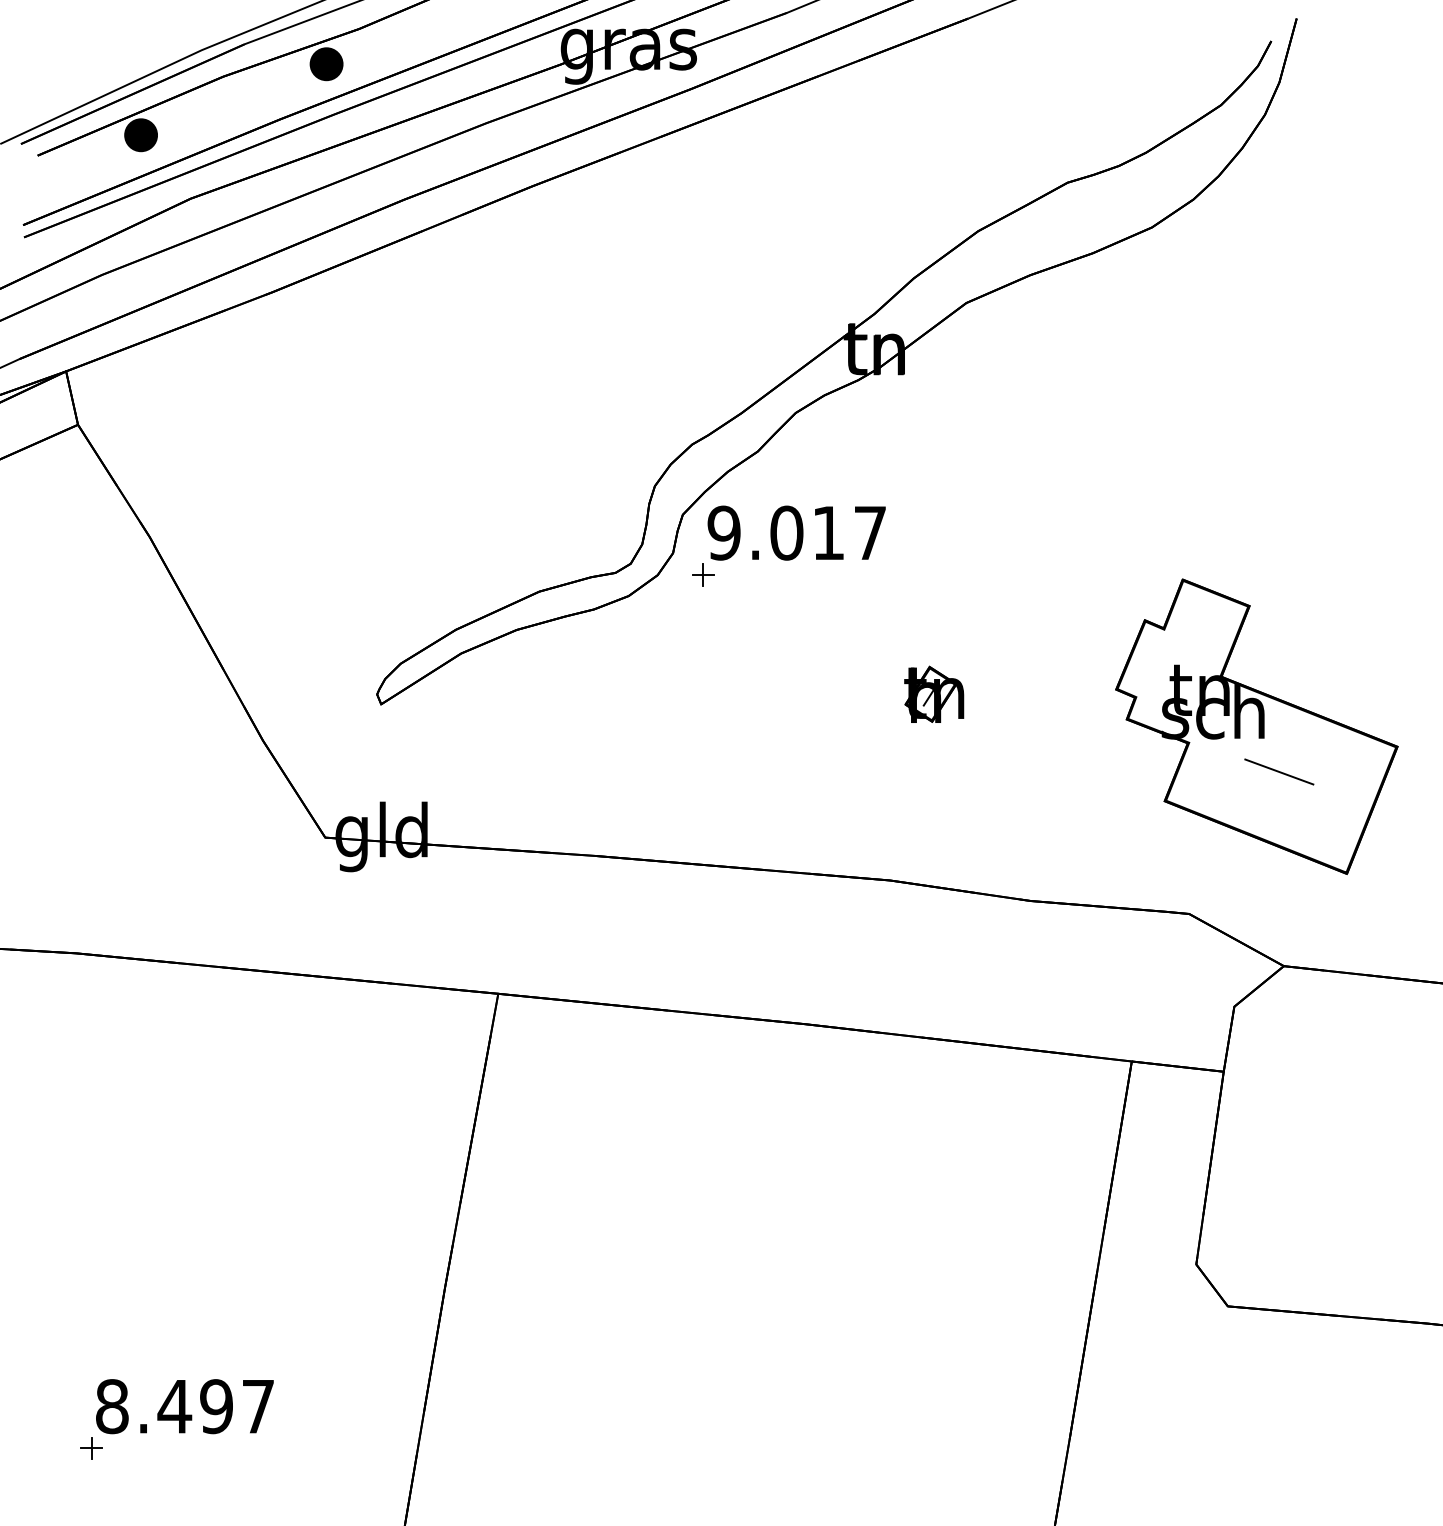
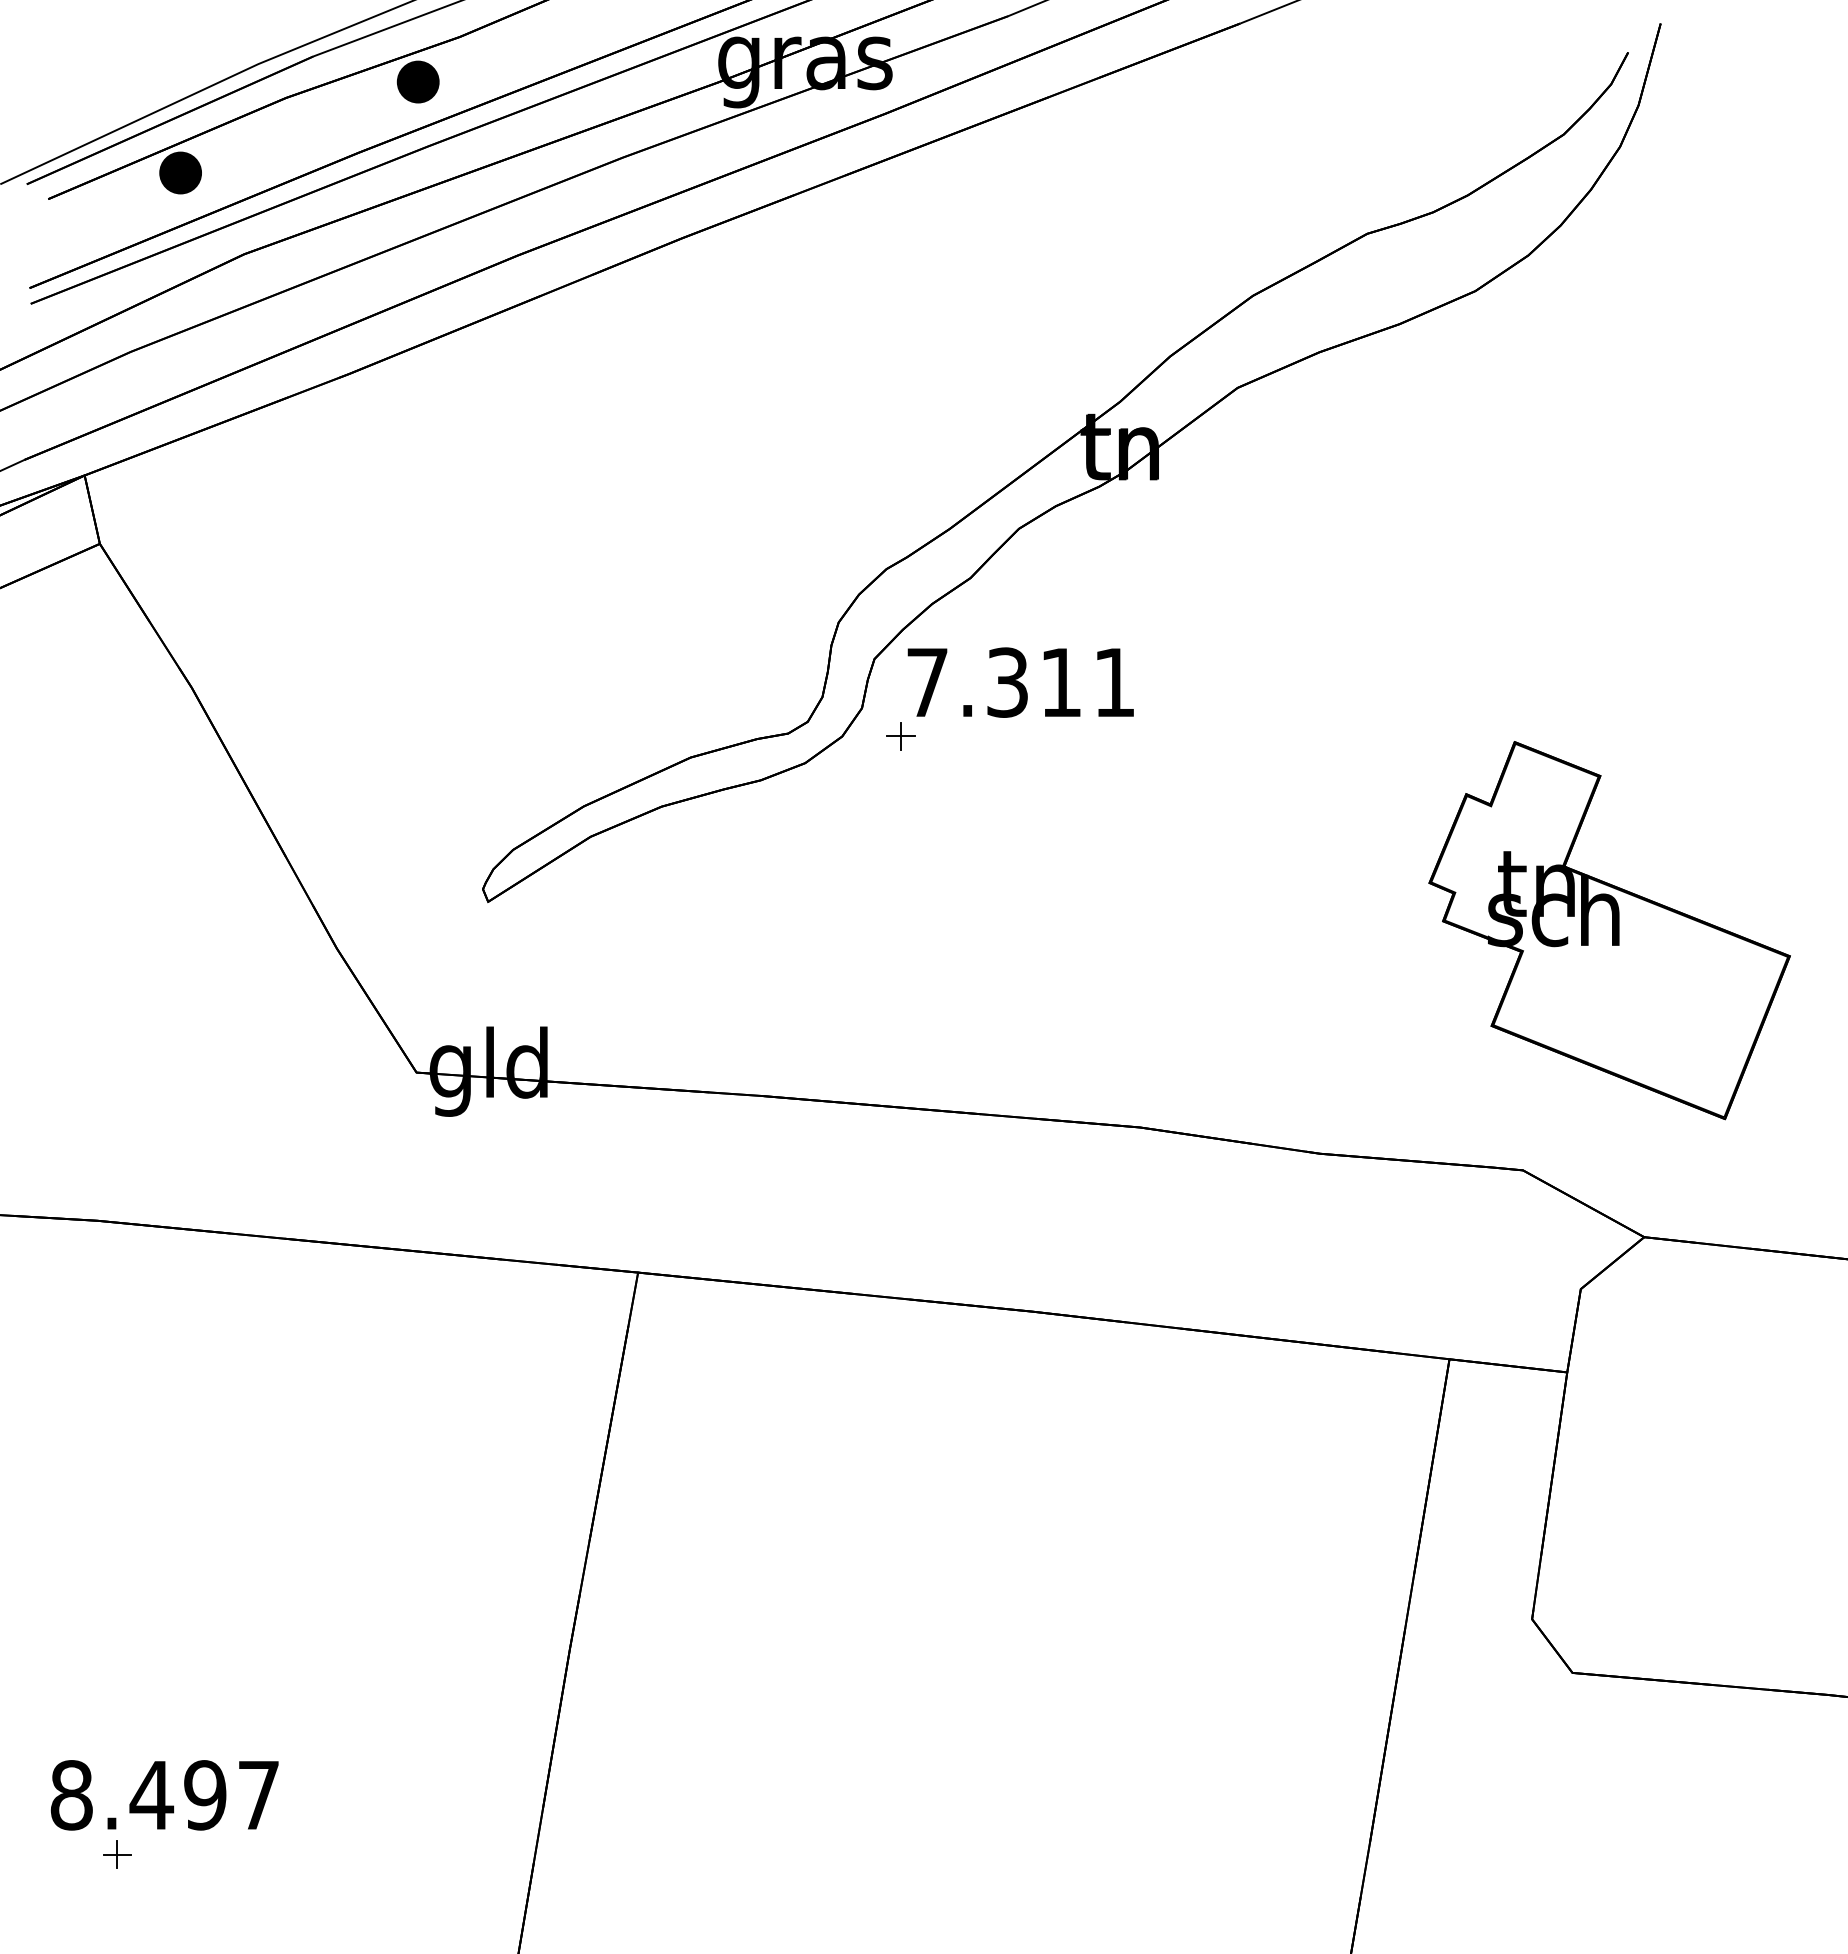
text: (796, 533) -> (1020, 682), 9.017 -> 7.311
part: (934, 693) -> (1196, 888), removed
line: (1278, 771) -> (1637, 988), removed
text: (184, 1406) -> (164, 1795), moved

